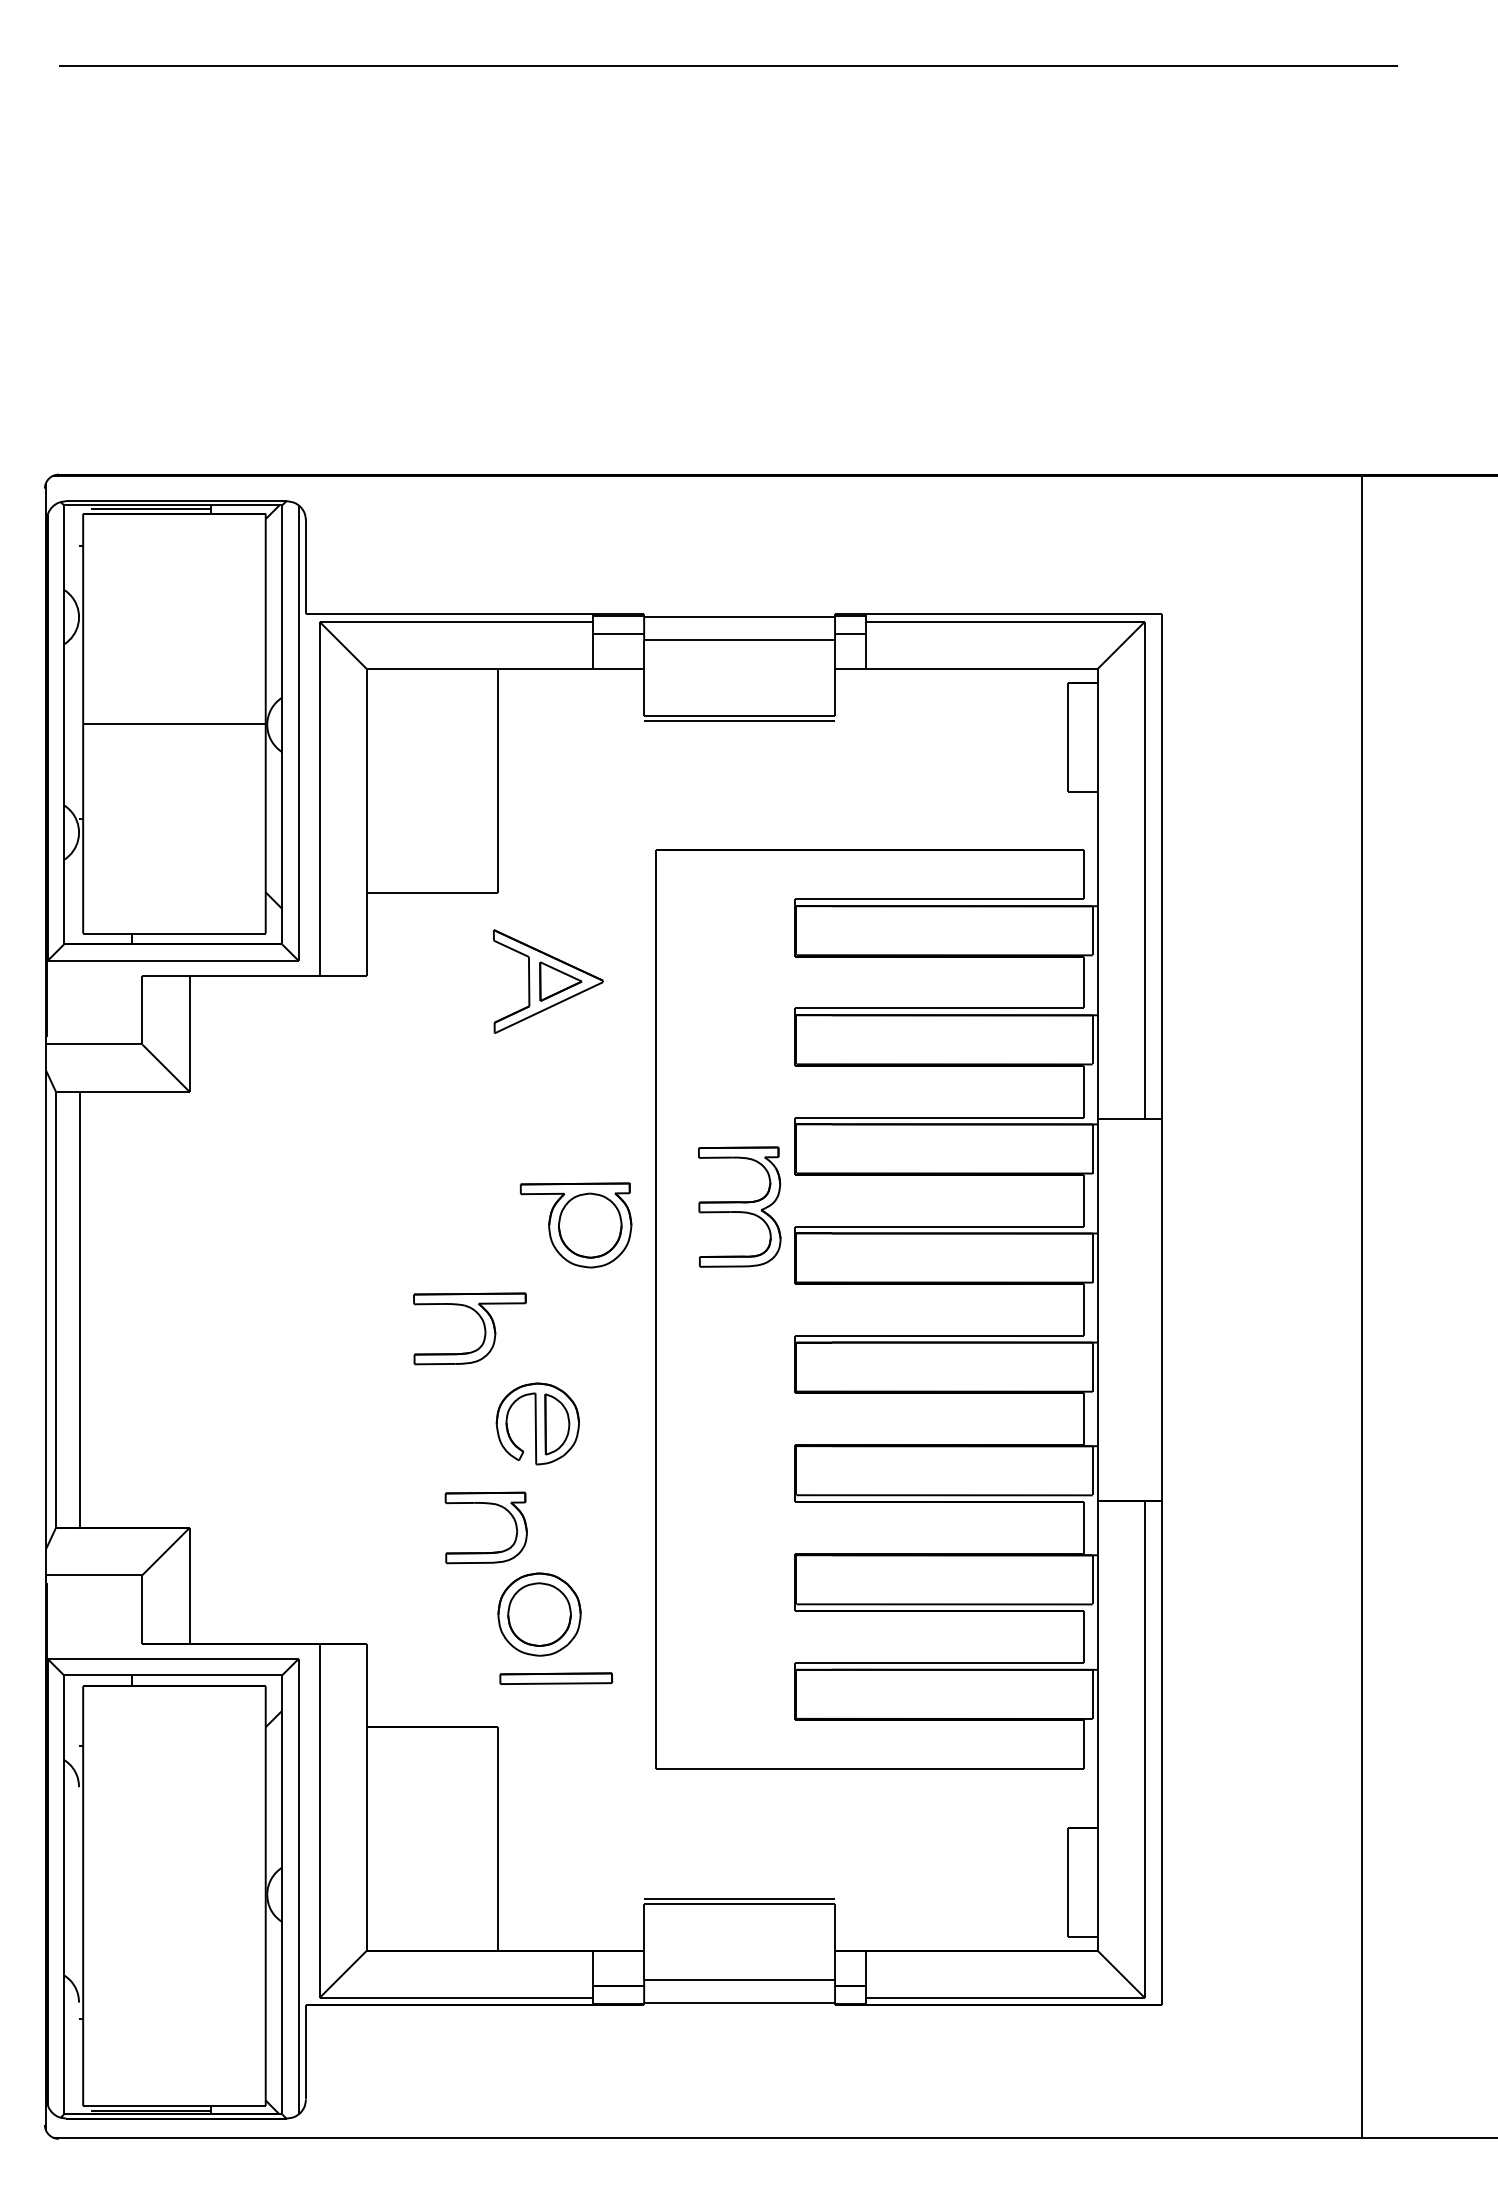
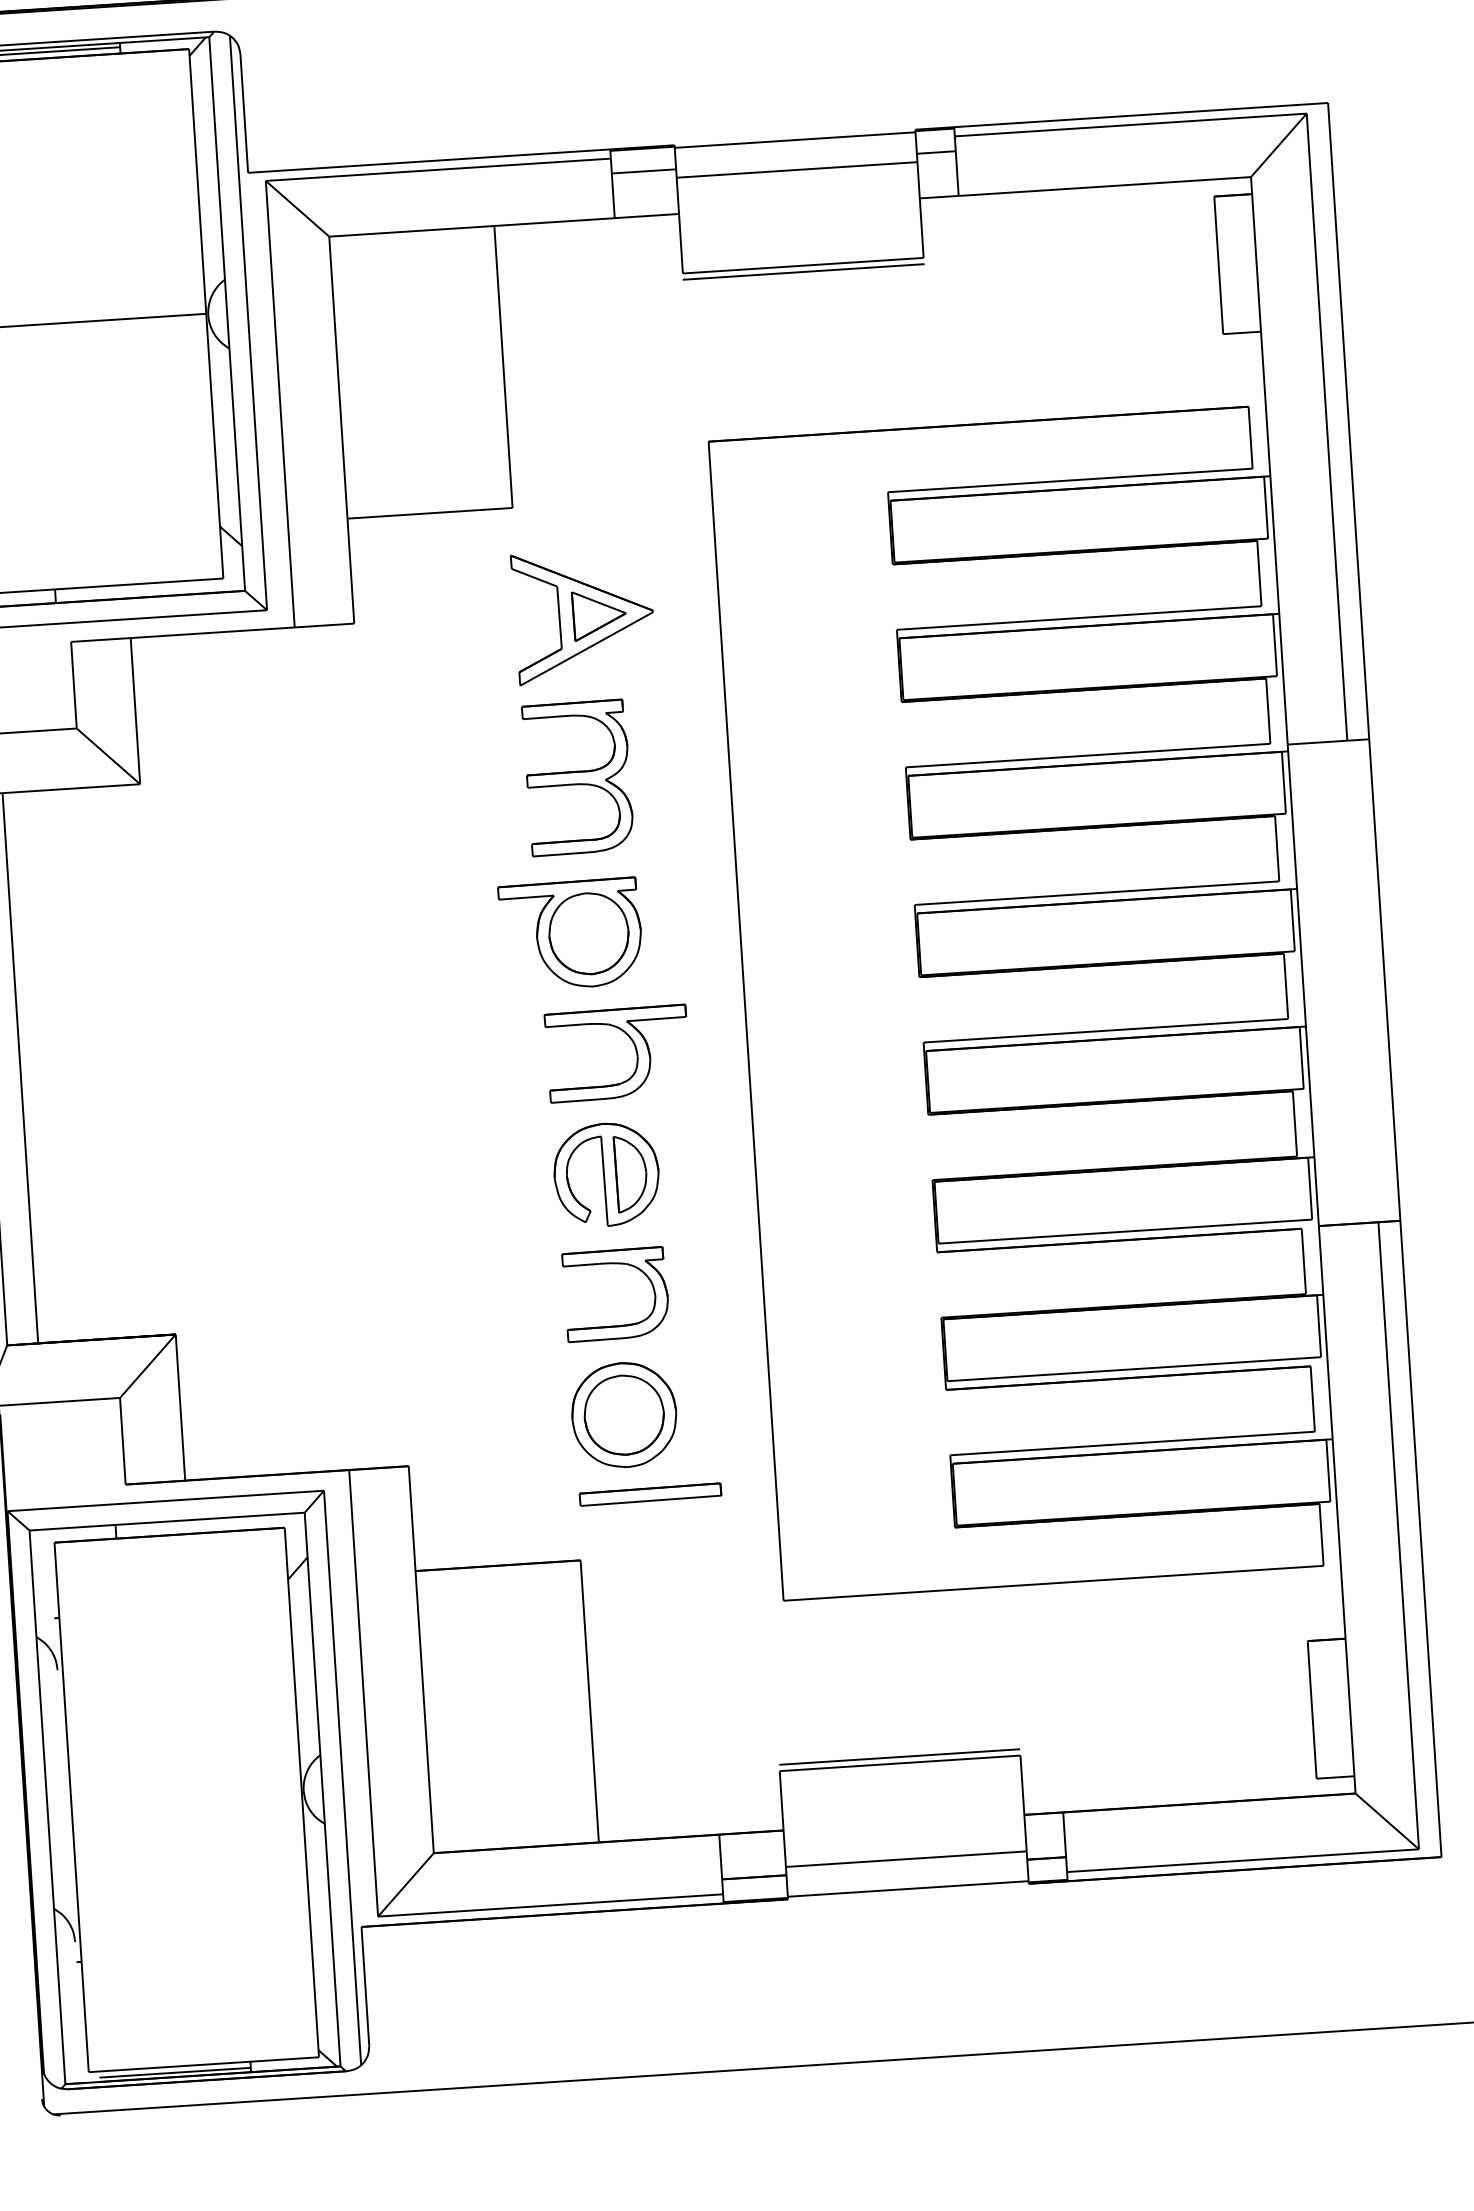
part: (739, 1206) -> (577, 777), moved
part: (575, 1225) -> (570, 934), moved
part: (483, 1326) -> (634, 1049), moved
part: (486, 1504) -> (614, 1264), moved

